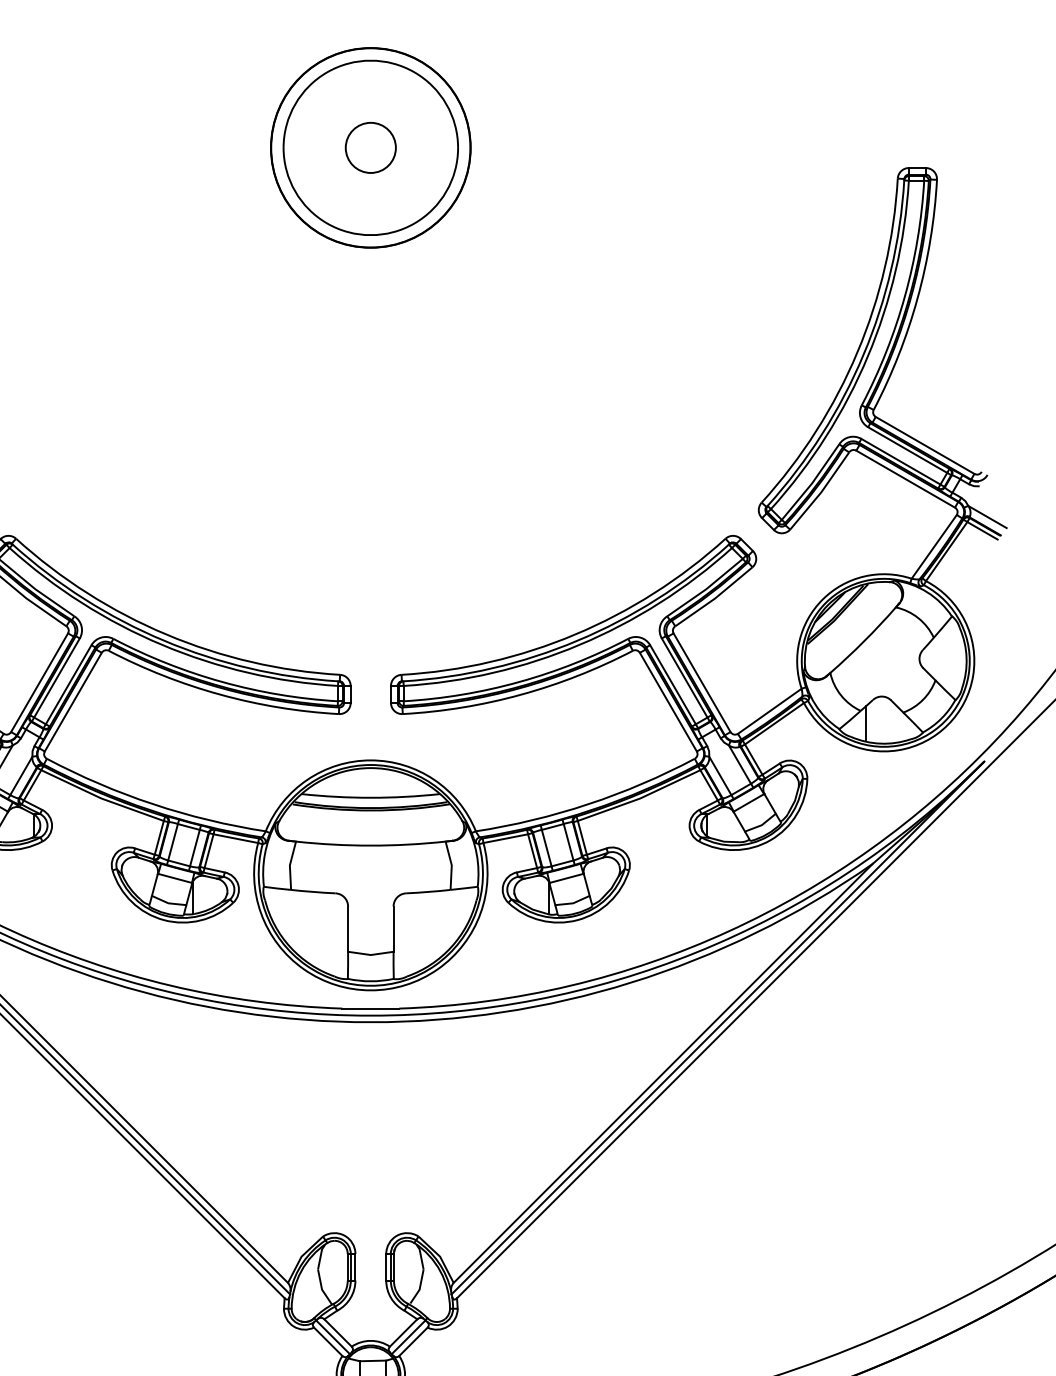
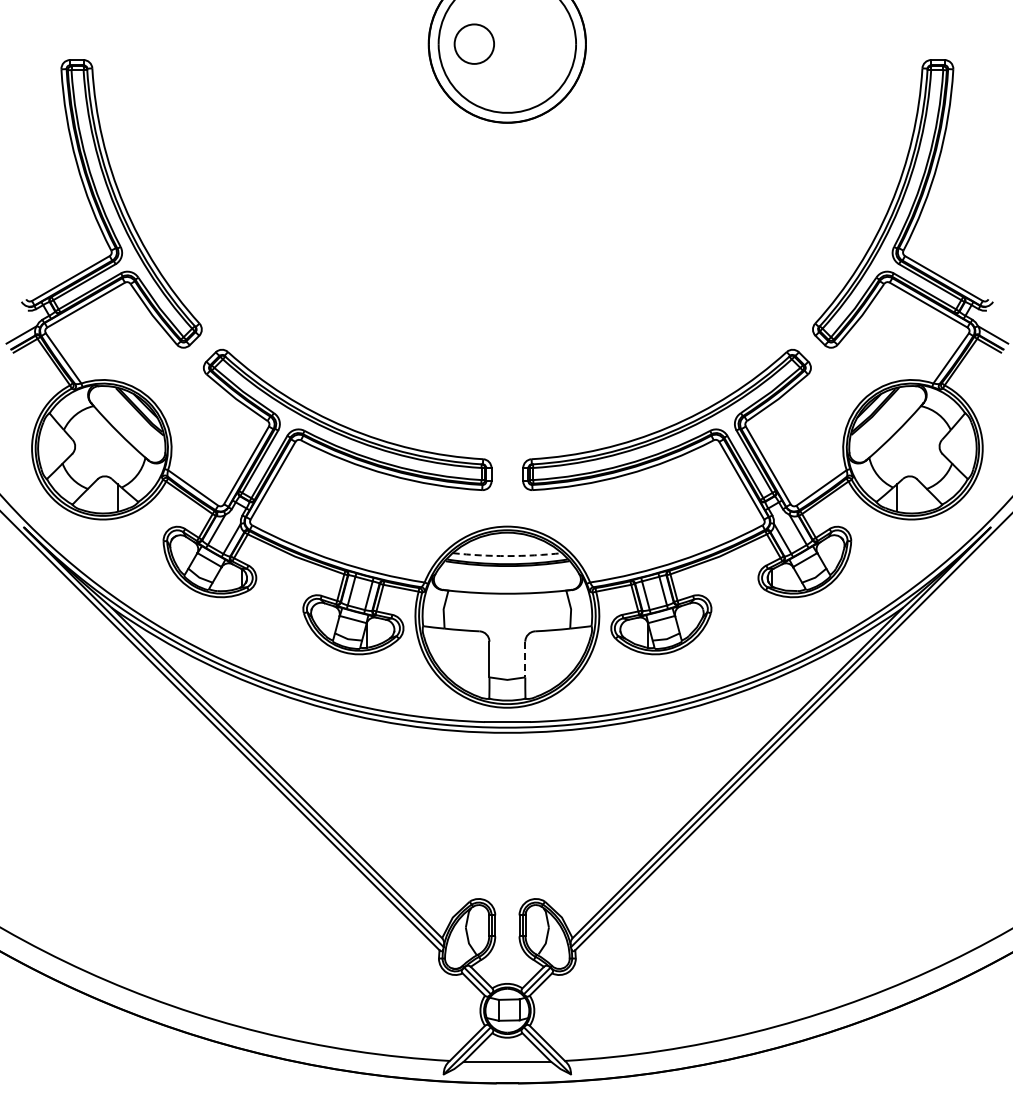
circle: (369, 147) -> (473, 43), moved
arc: (370, 798) -> (507, 556), solid -> dashed
line: (393, 929) -> (525, 659), solid -> dashed

